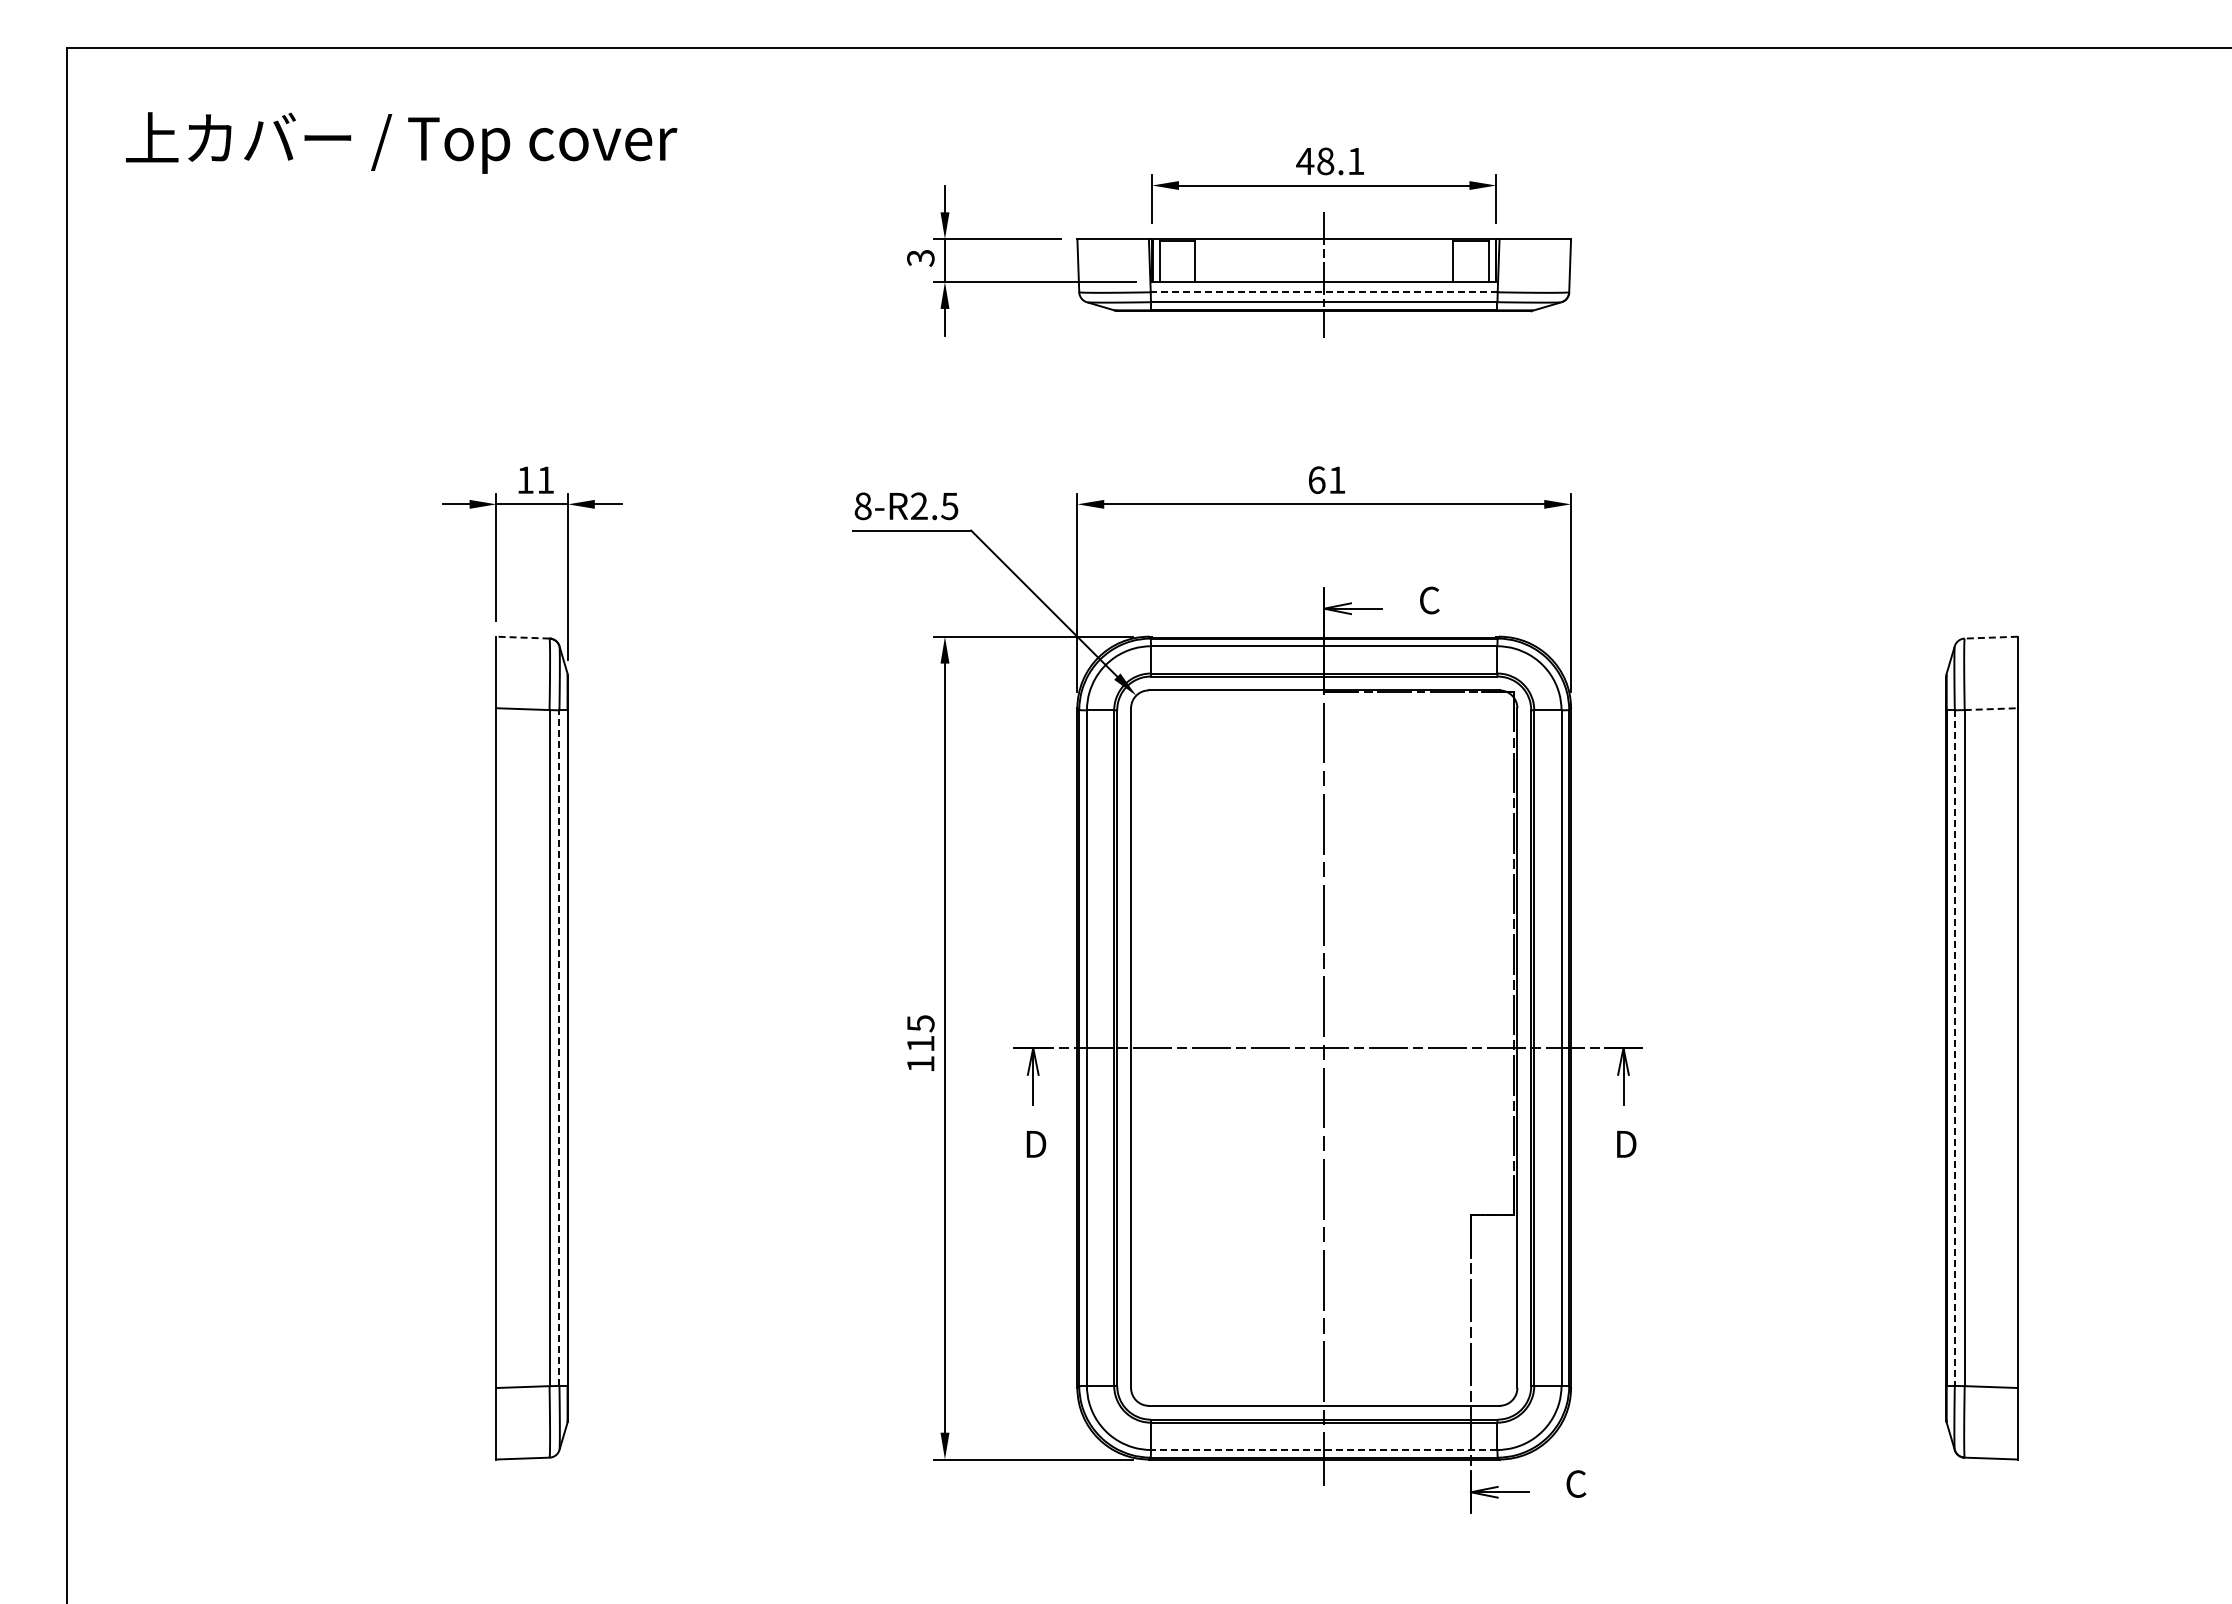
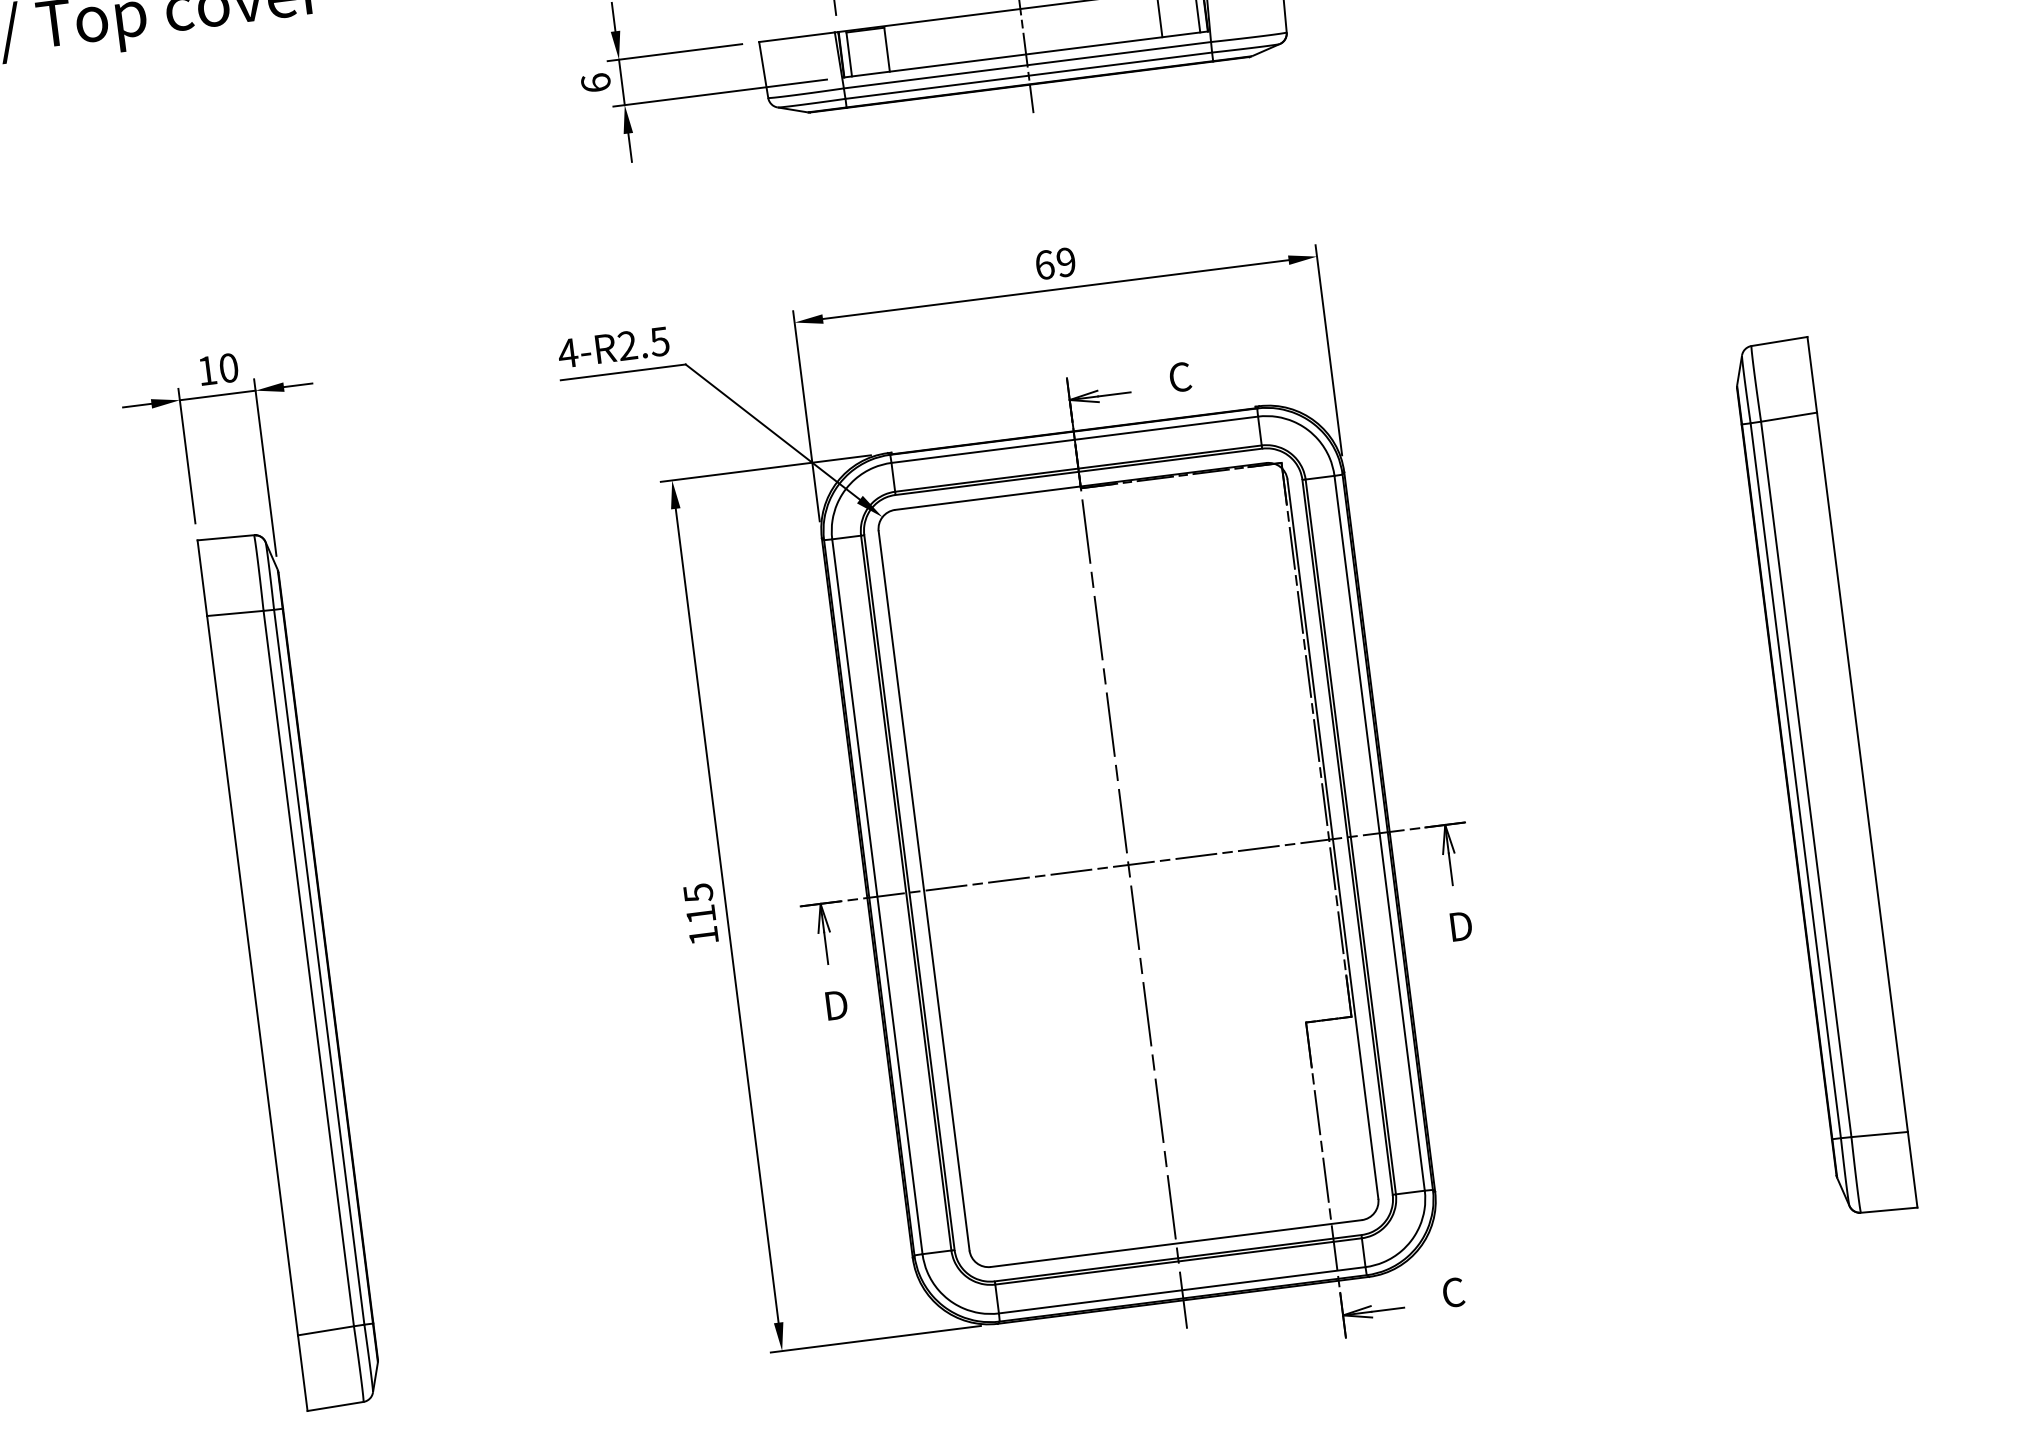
text: (920, 257) -> (595, 82), 3 -> 6
line: (1323, 292) -> (1026, 65), dashed -> solid
text: (545, 479) -> (228, 367), 11 -> 10
text: (1336, 479) -> (1065, 261), 61 -> 69
text: (862, 506) -> (567, 353), 8-R2.5 -> 4-R2.5
line: (523, 637) -> (226, 537), dashed -> solid
line: (1991, 637) -> (1779, 341), dashed -> solid
line: (1991, 709) -> (1789, 417), dashed -> solid
line: (559, 1048) -> (319, 967), dashed -> solid
line: (1954, 1048) -> (1795, 781), dashed -> solid
line: (1323, 1449) -> (1181, 1289), dashed -> solid

